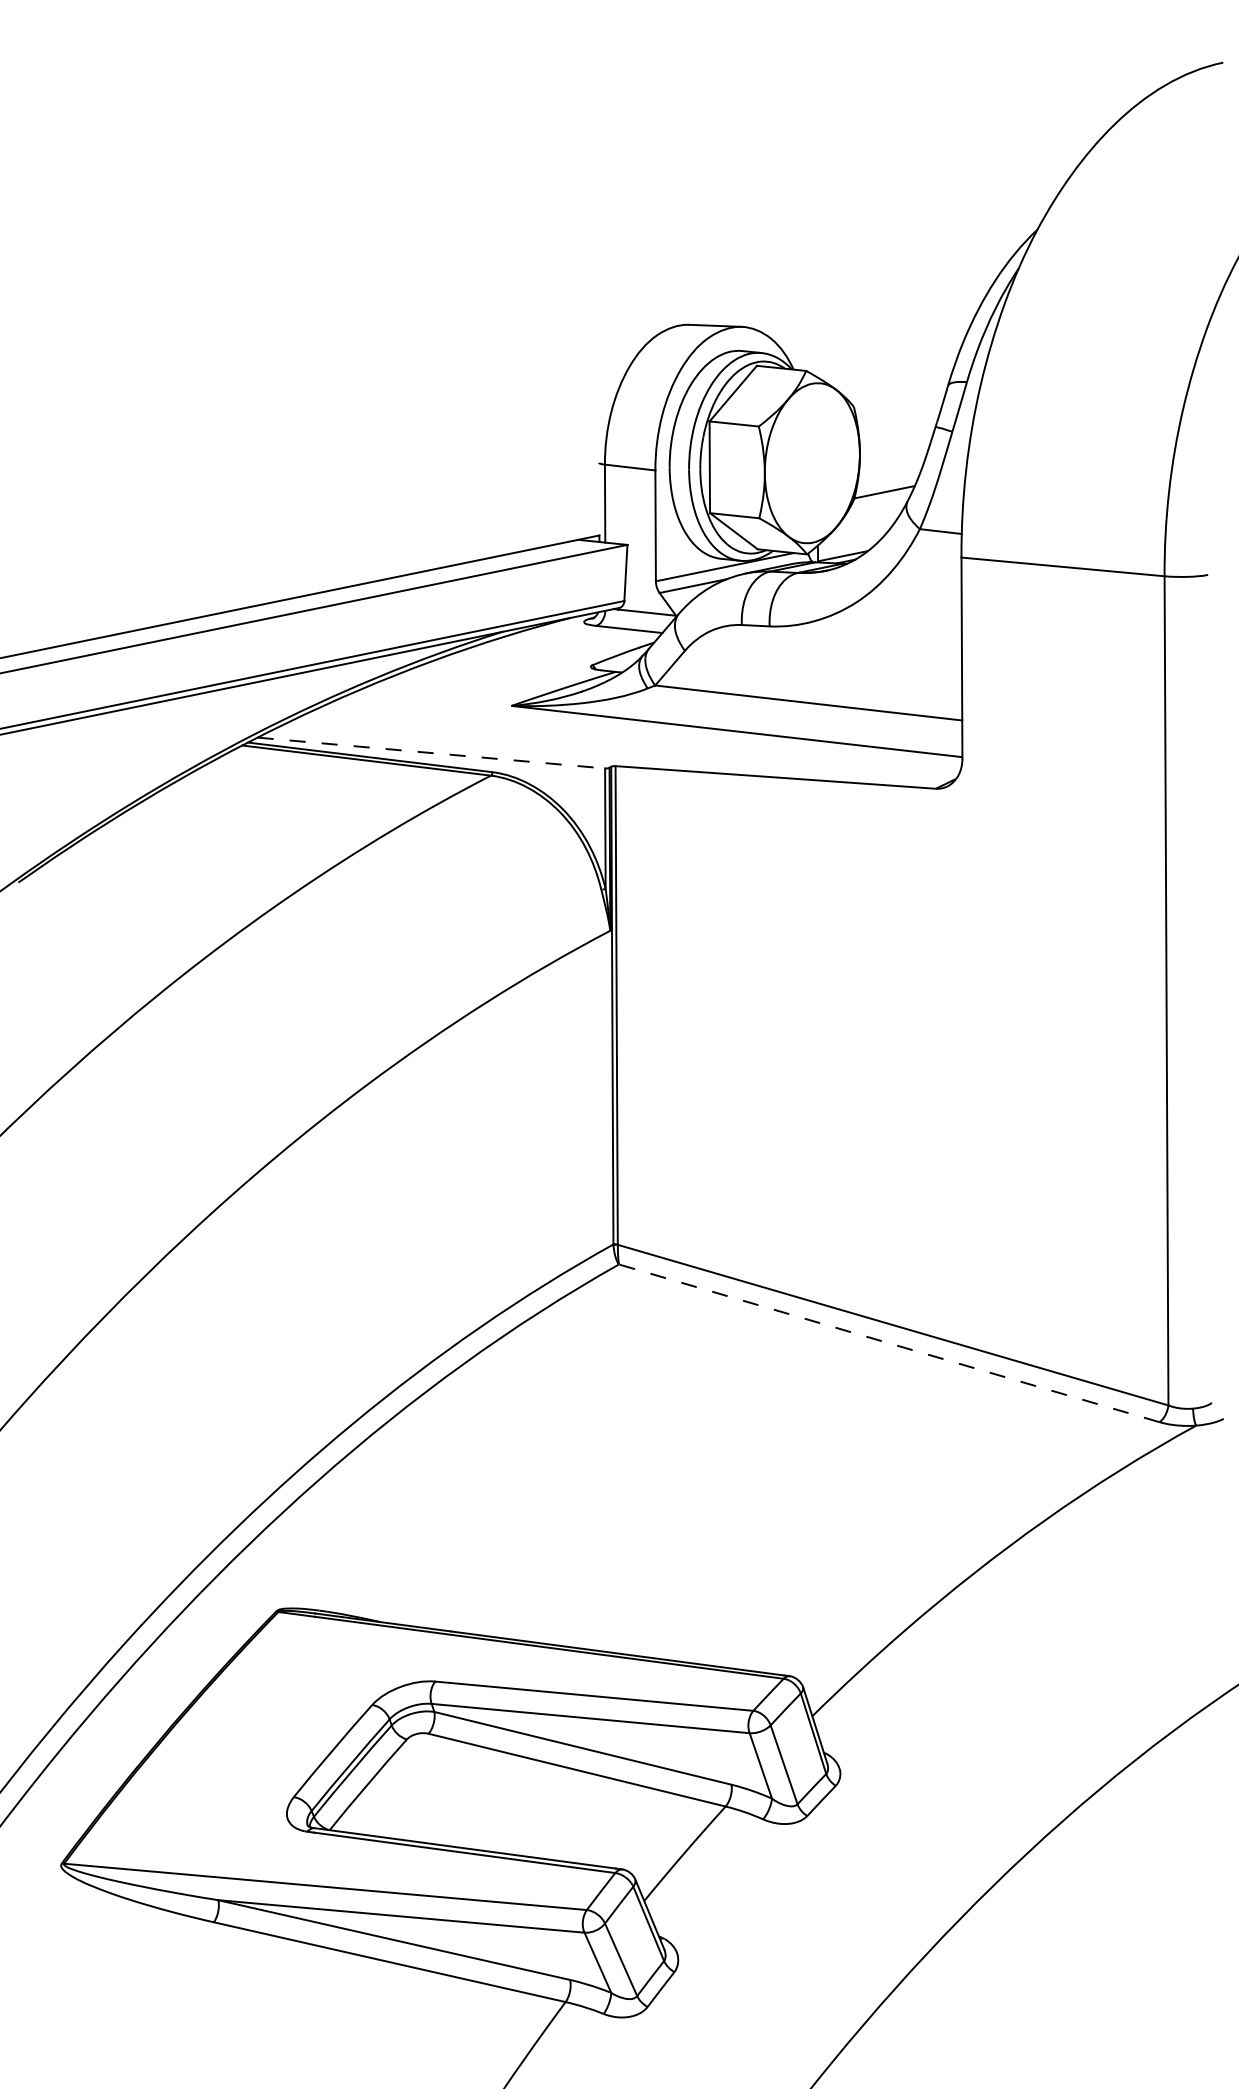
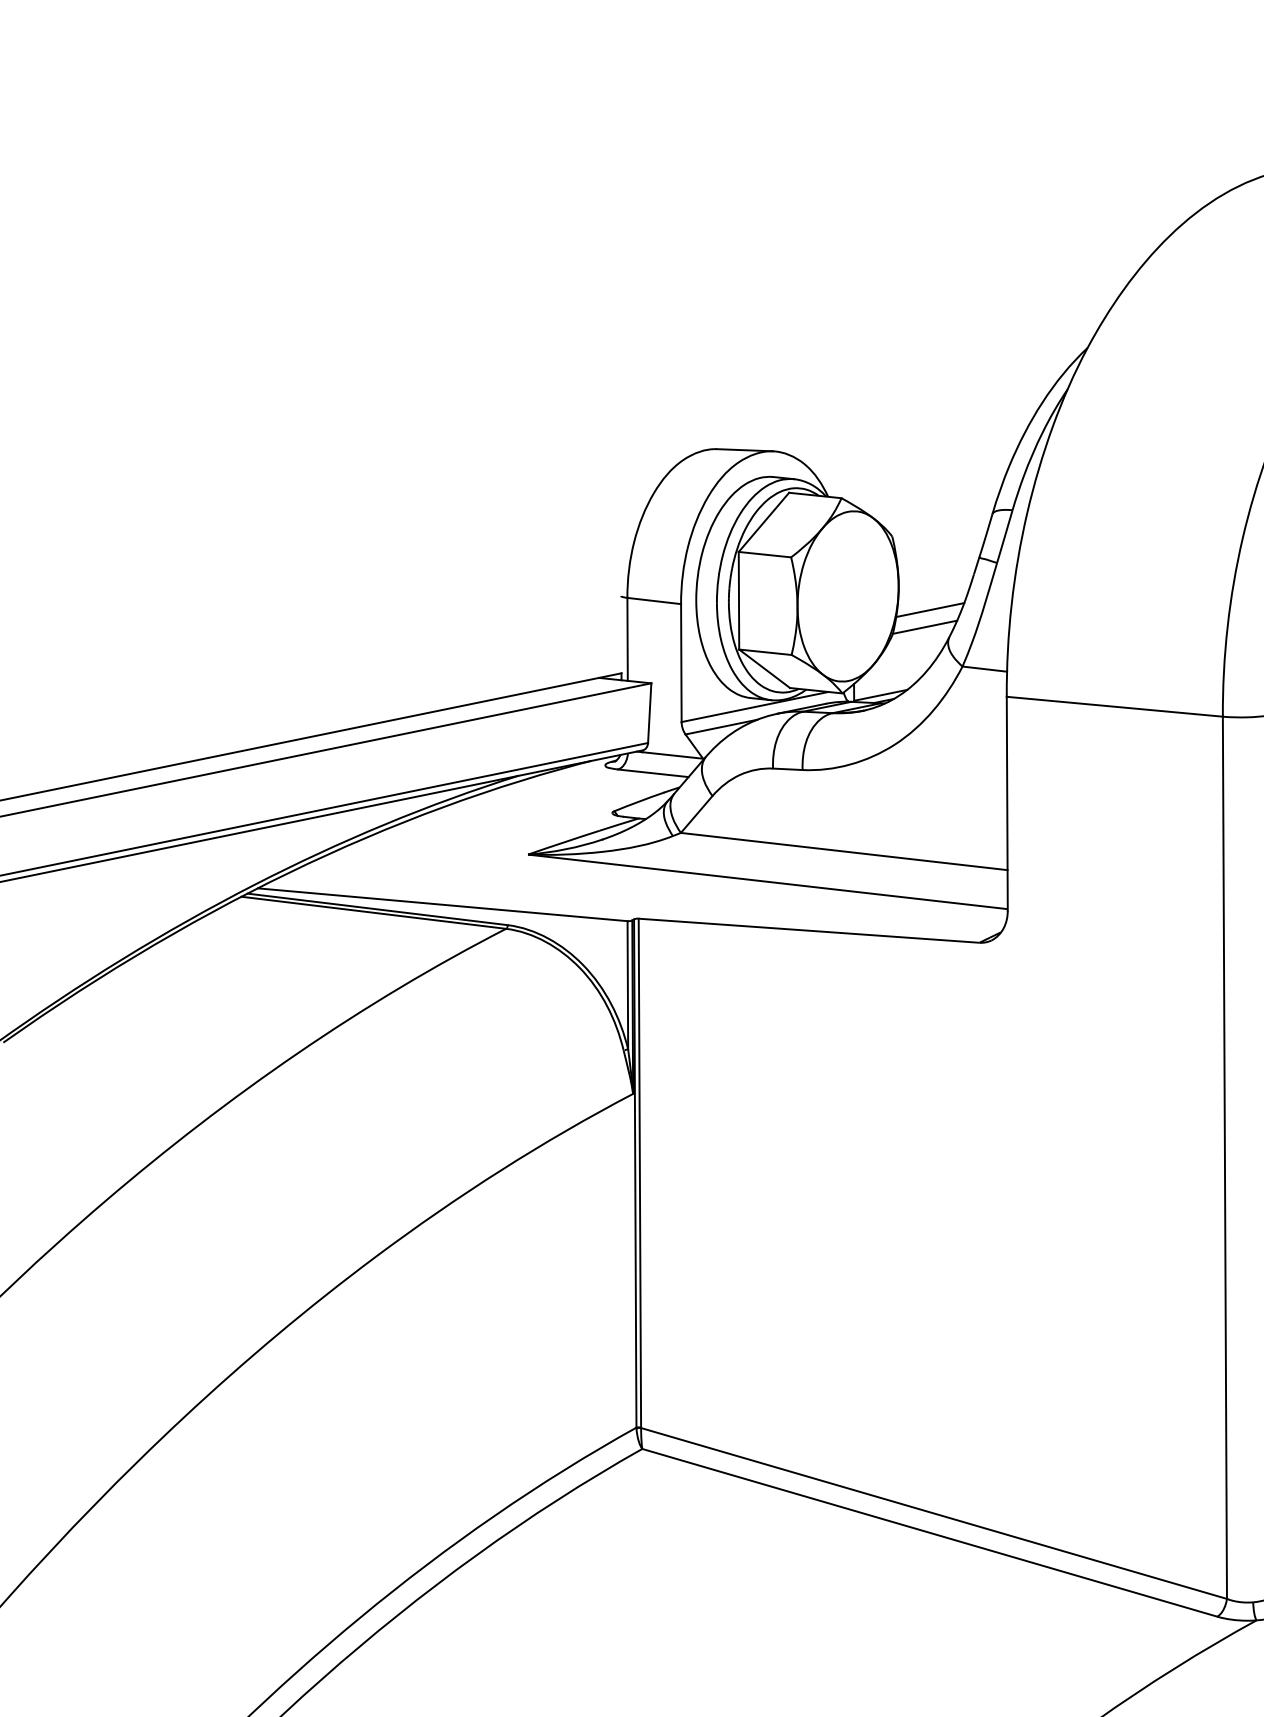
line: (889, 475) -> (930, 609), added
line: (431, 753) -> (442, 905), dashed -> solid
line: (888, 1343) -> (929, 1533), dashed -> solid

